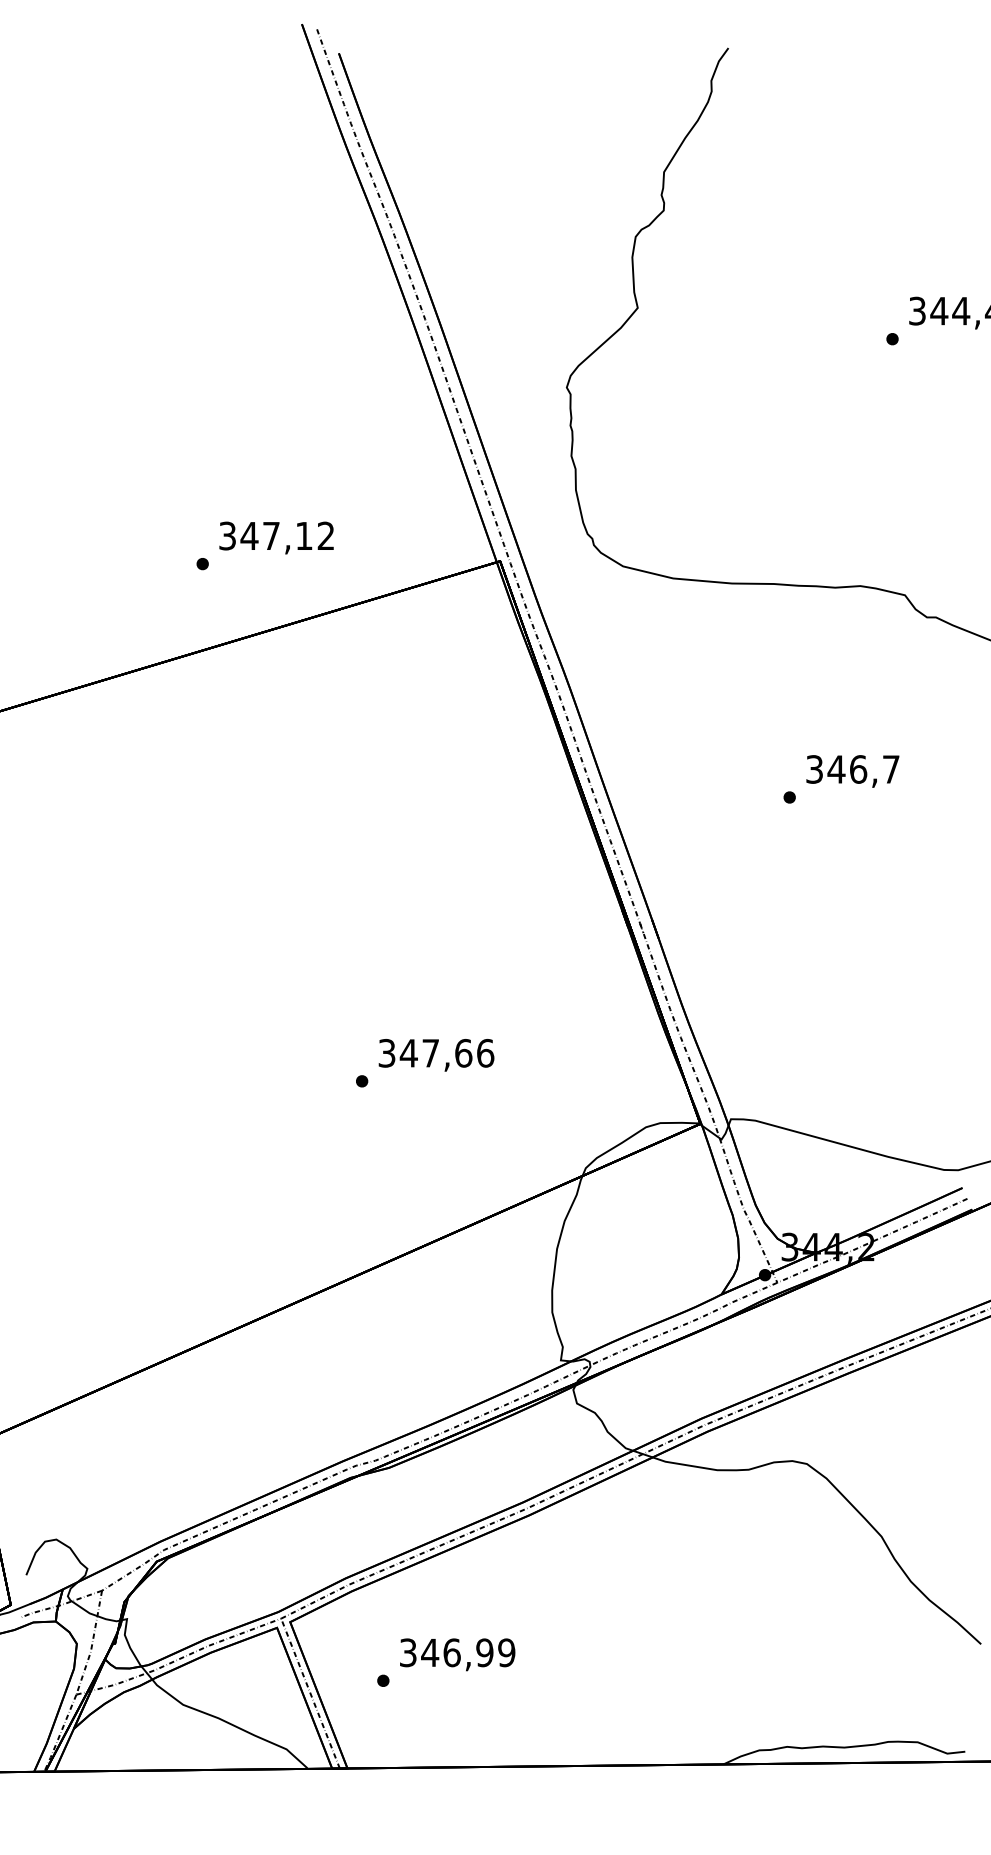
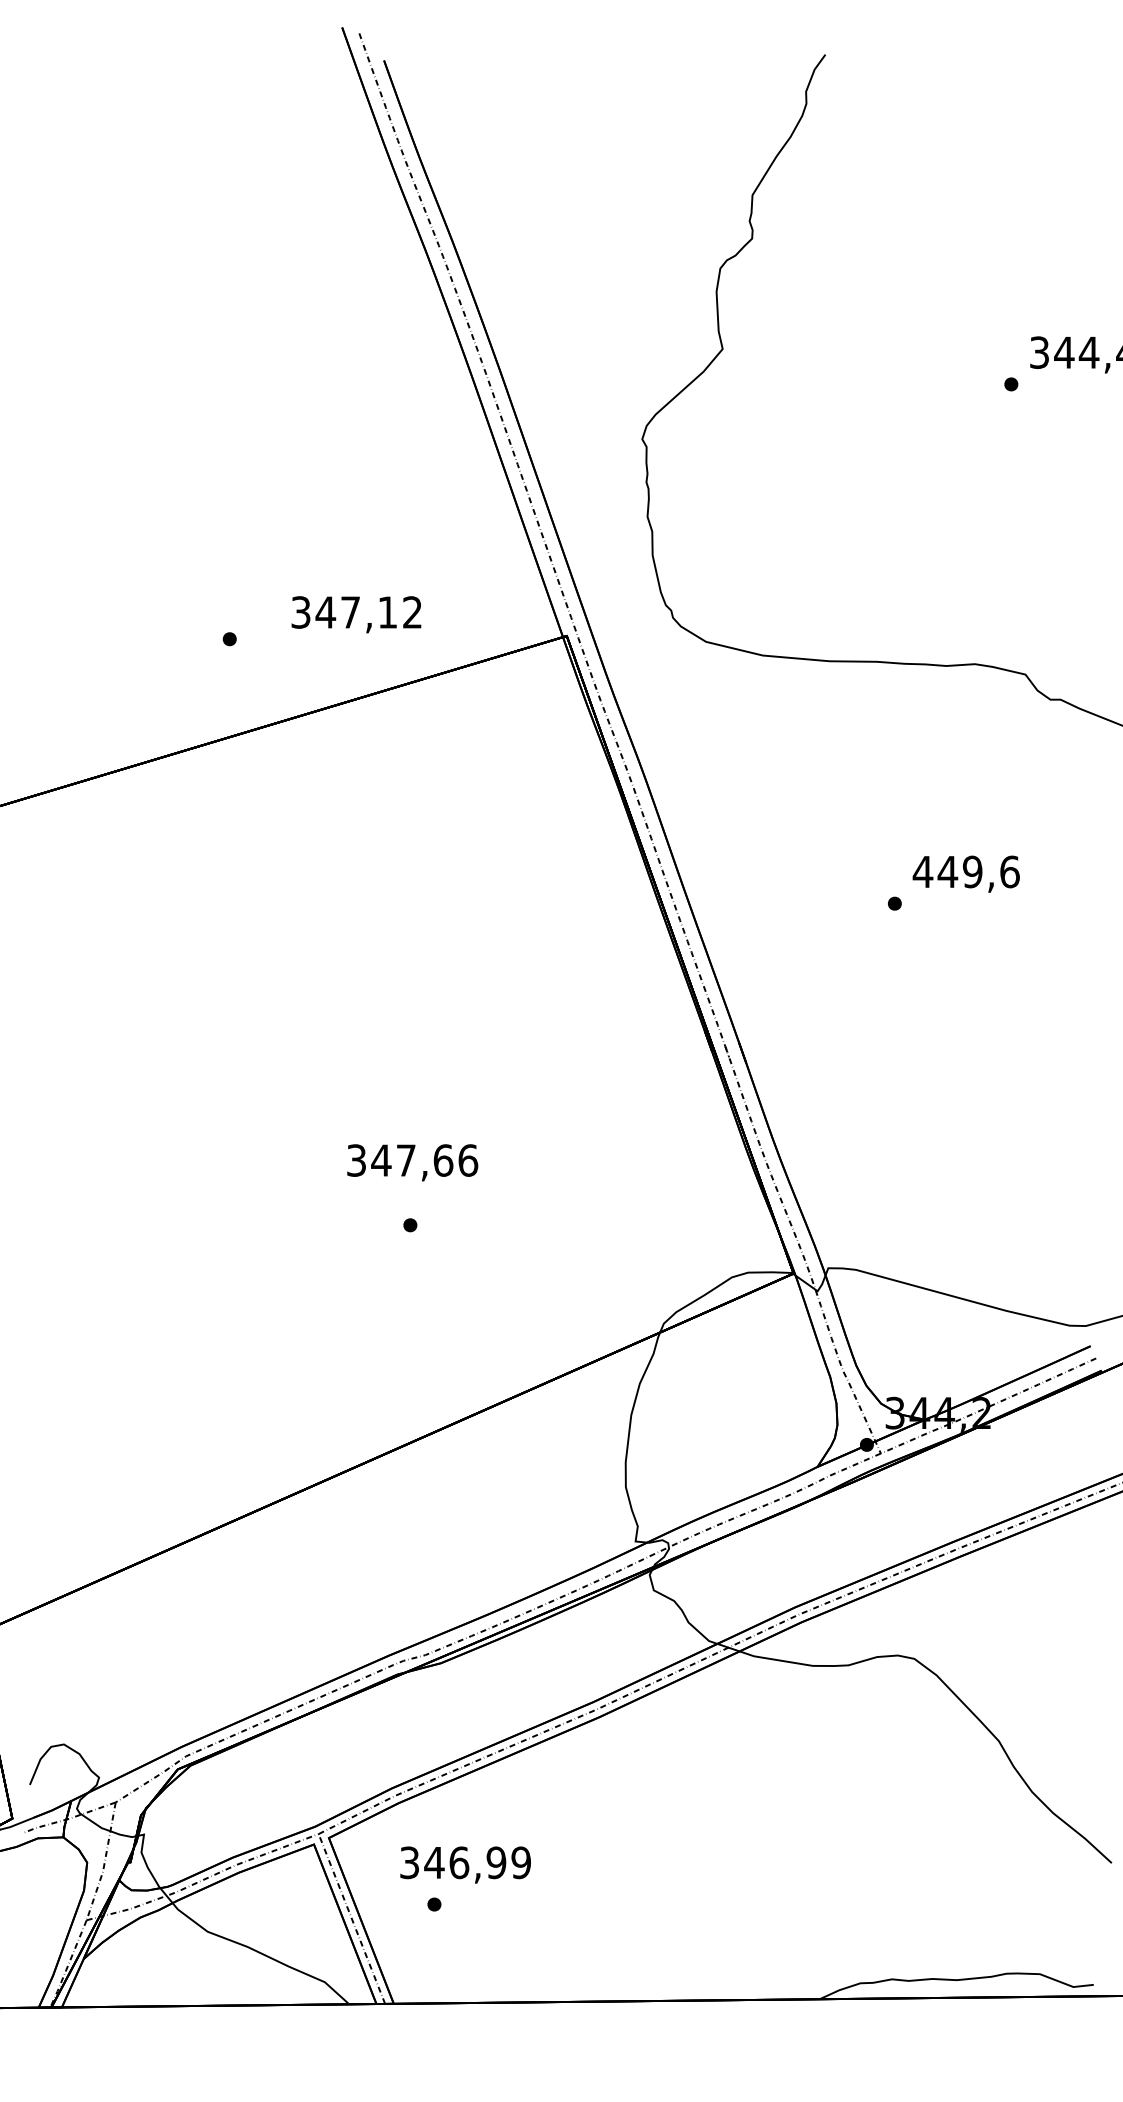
text: (276, 537) -> (356, 614), moved
text: (852, 769) -> (965, 871), 346,7 -> 449,6
text: (436, 1055) -> (412, 1162), moved
text: (457, 1654) -> (465, 1864), moved

